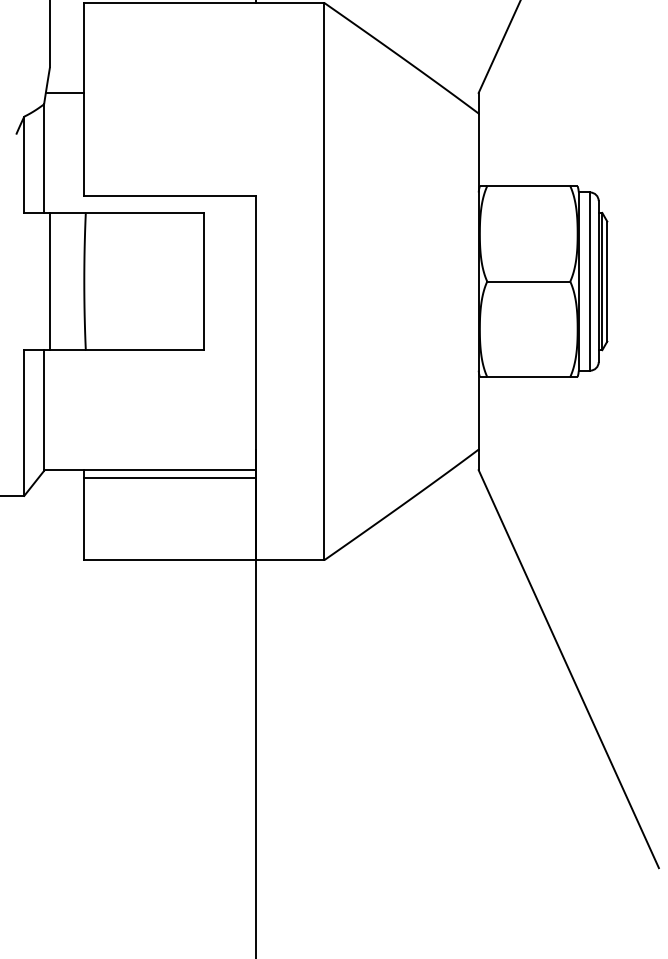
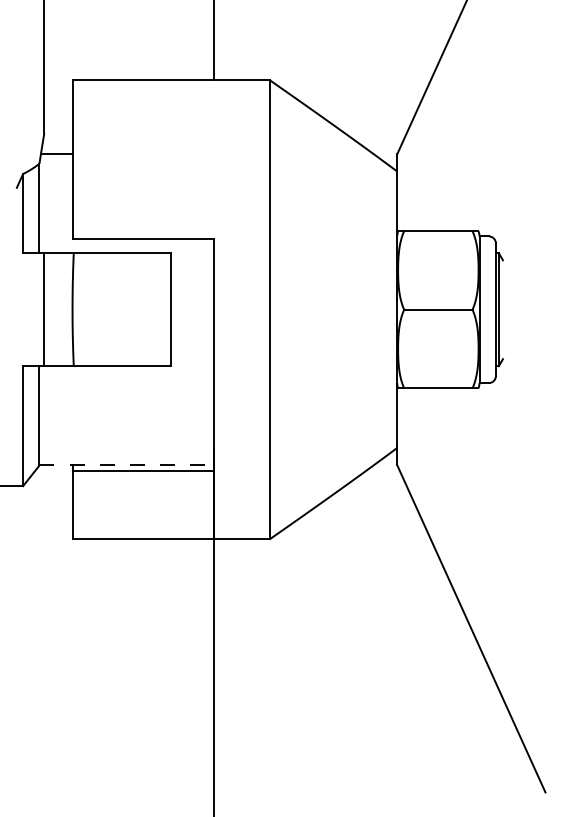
line: (589, 281) -> (488, 309), removed
line: (606, 281) -> (502, 309), removed
line: (151, 469) -> (127, 464), solid -> dashed

